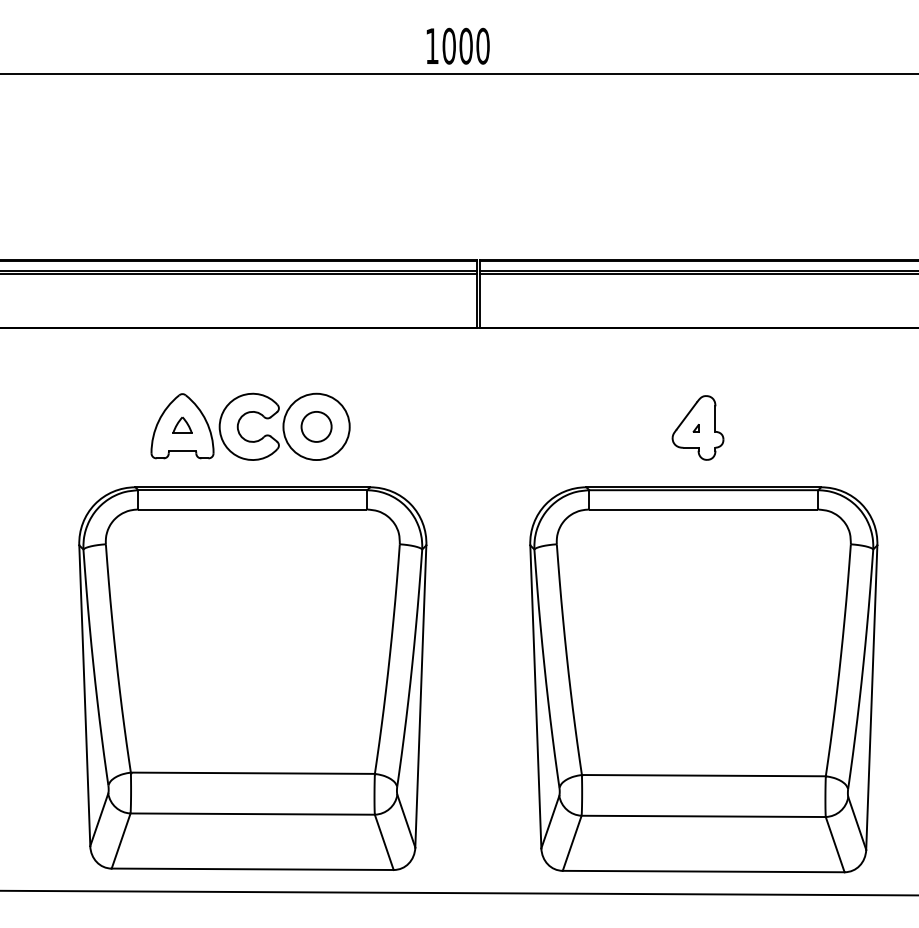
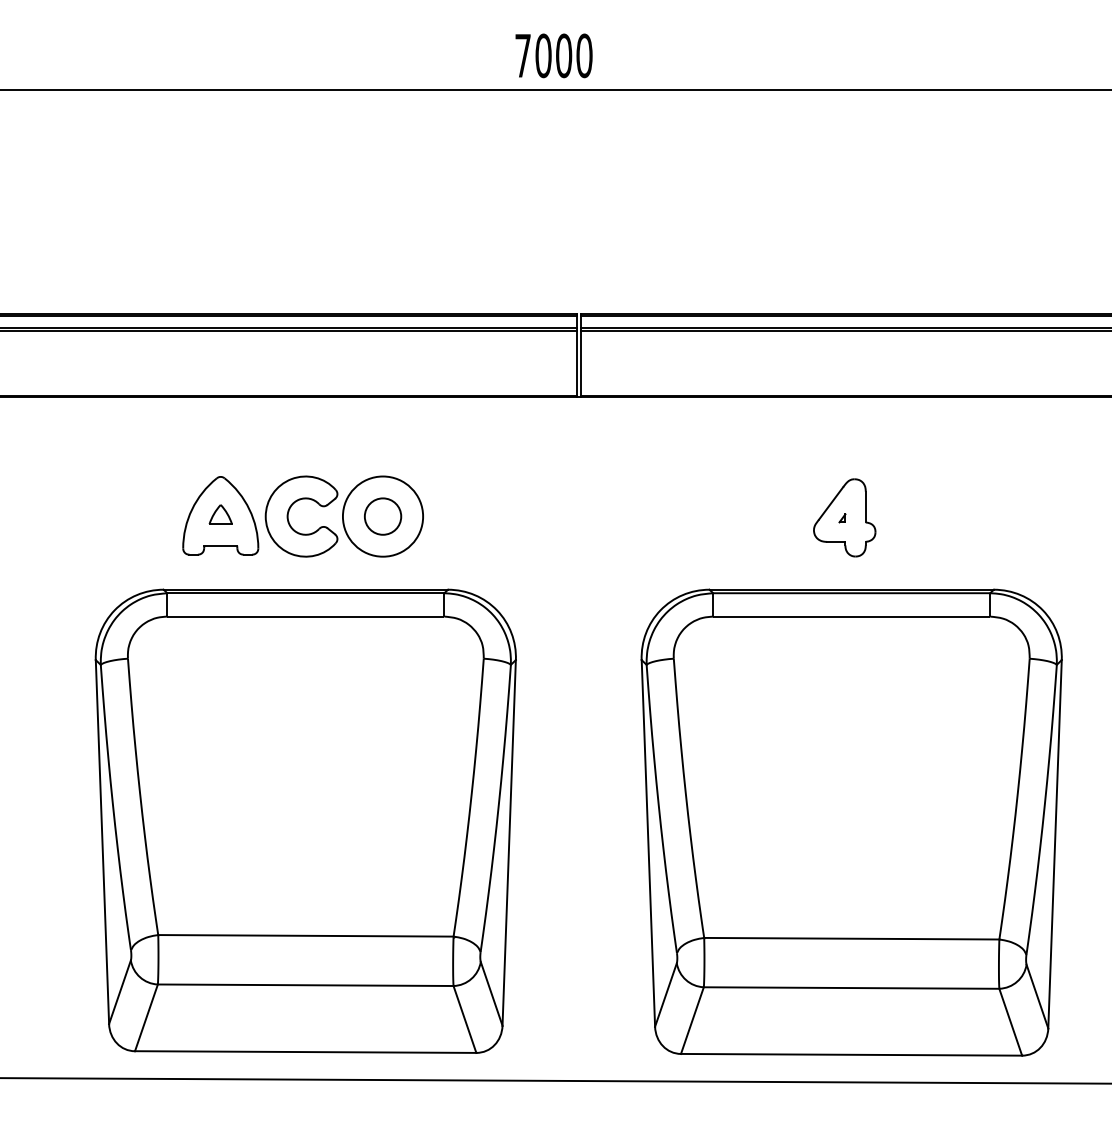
text: (432, 45) -> (523, 54), 1000 -> 7000

